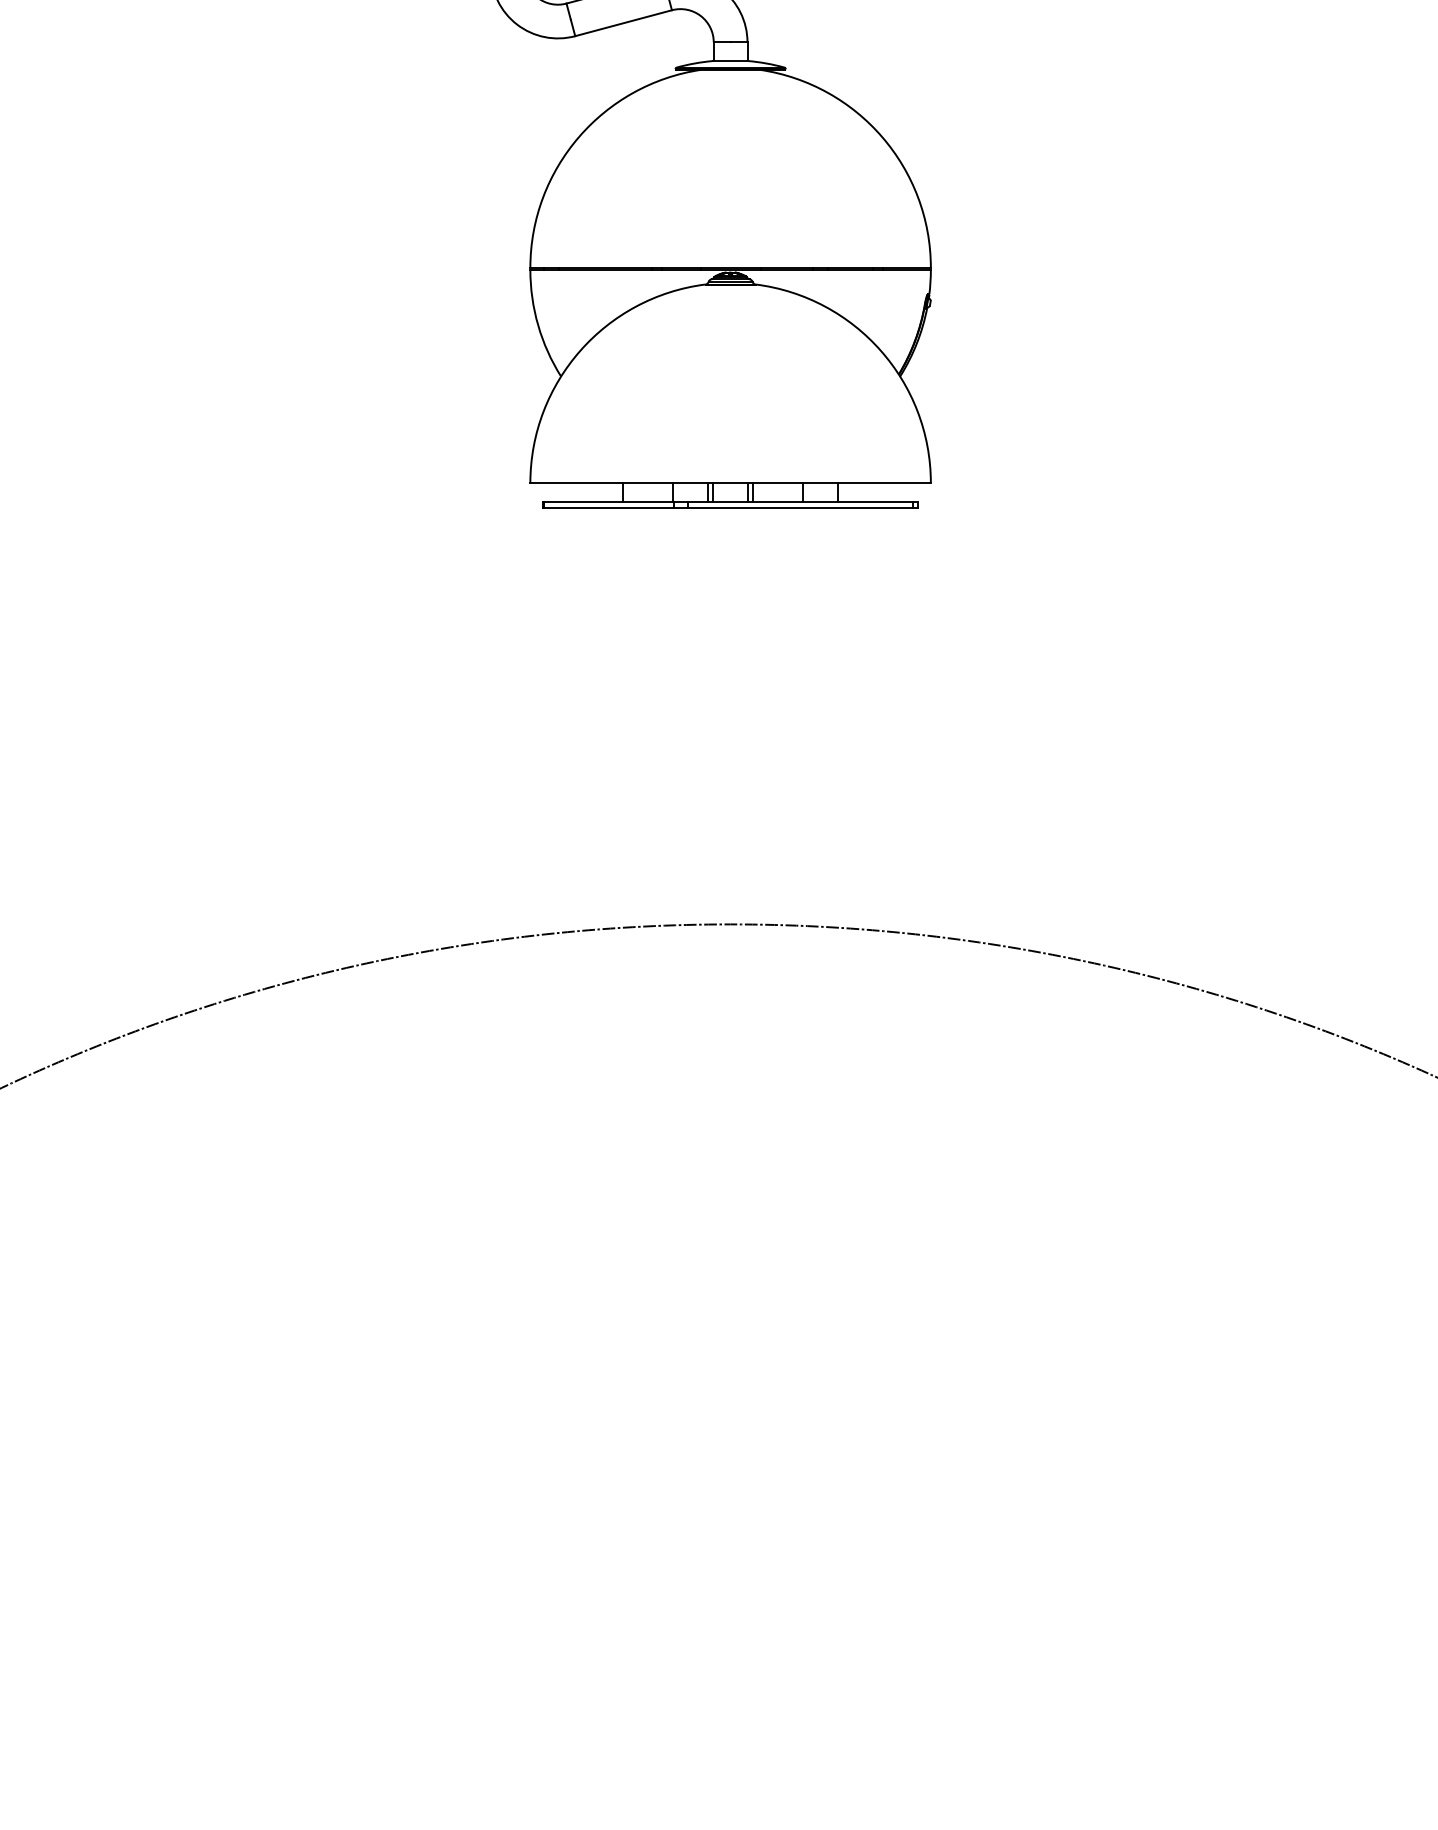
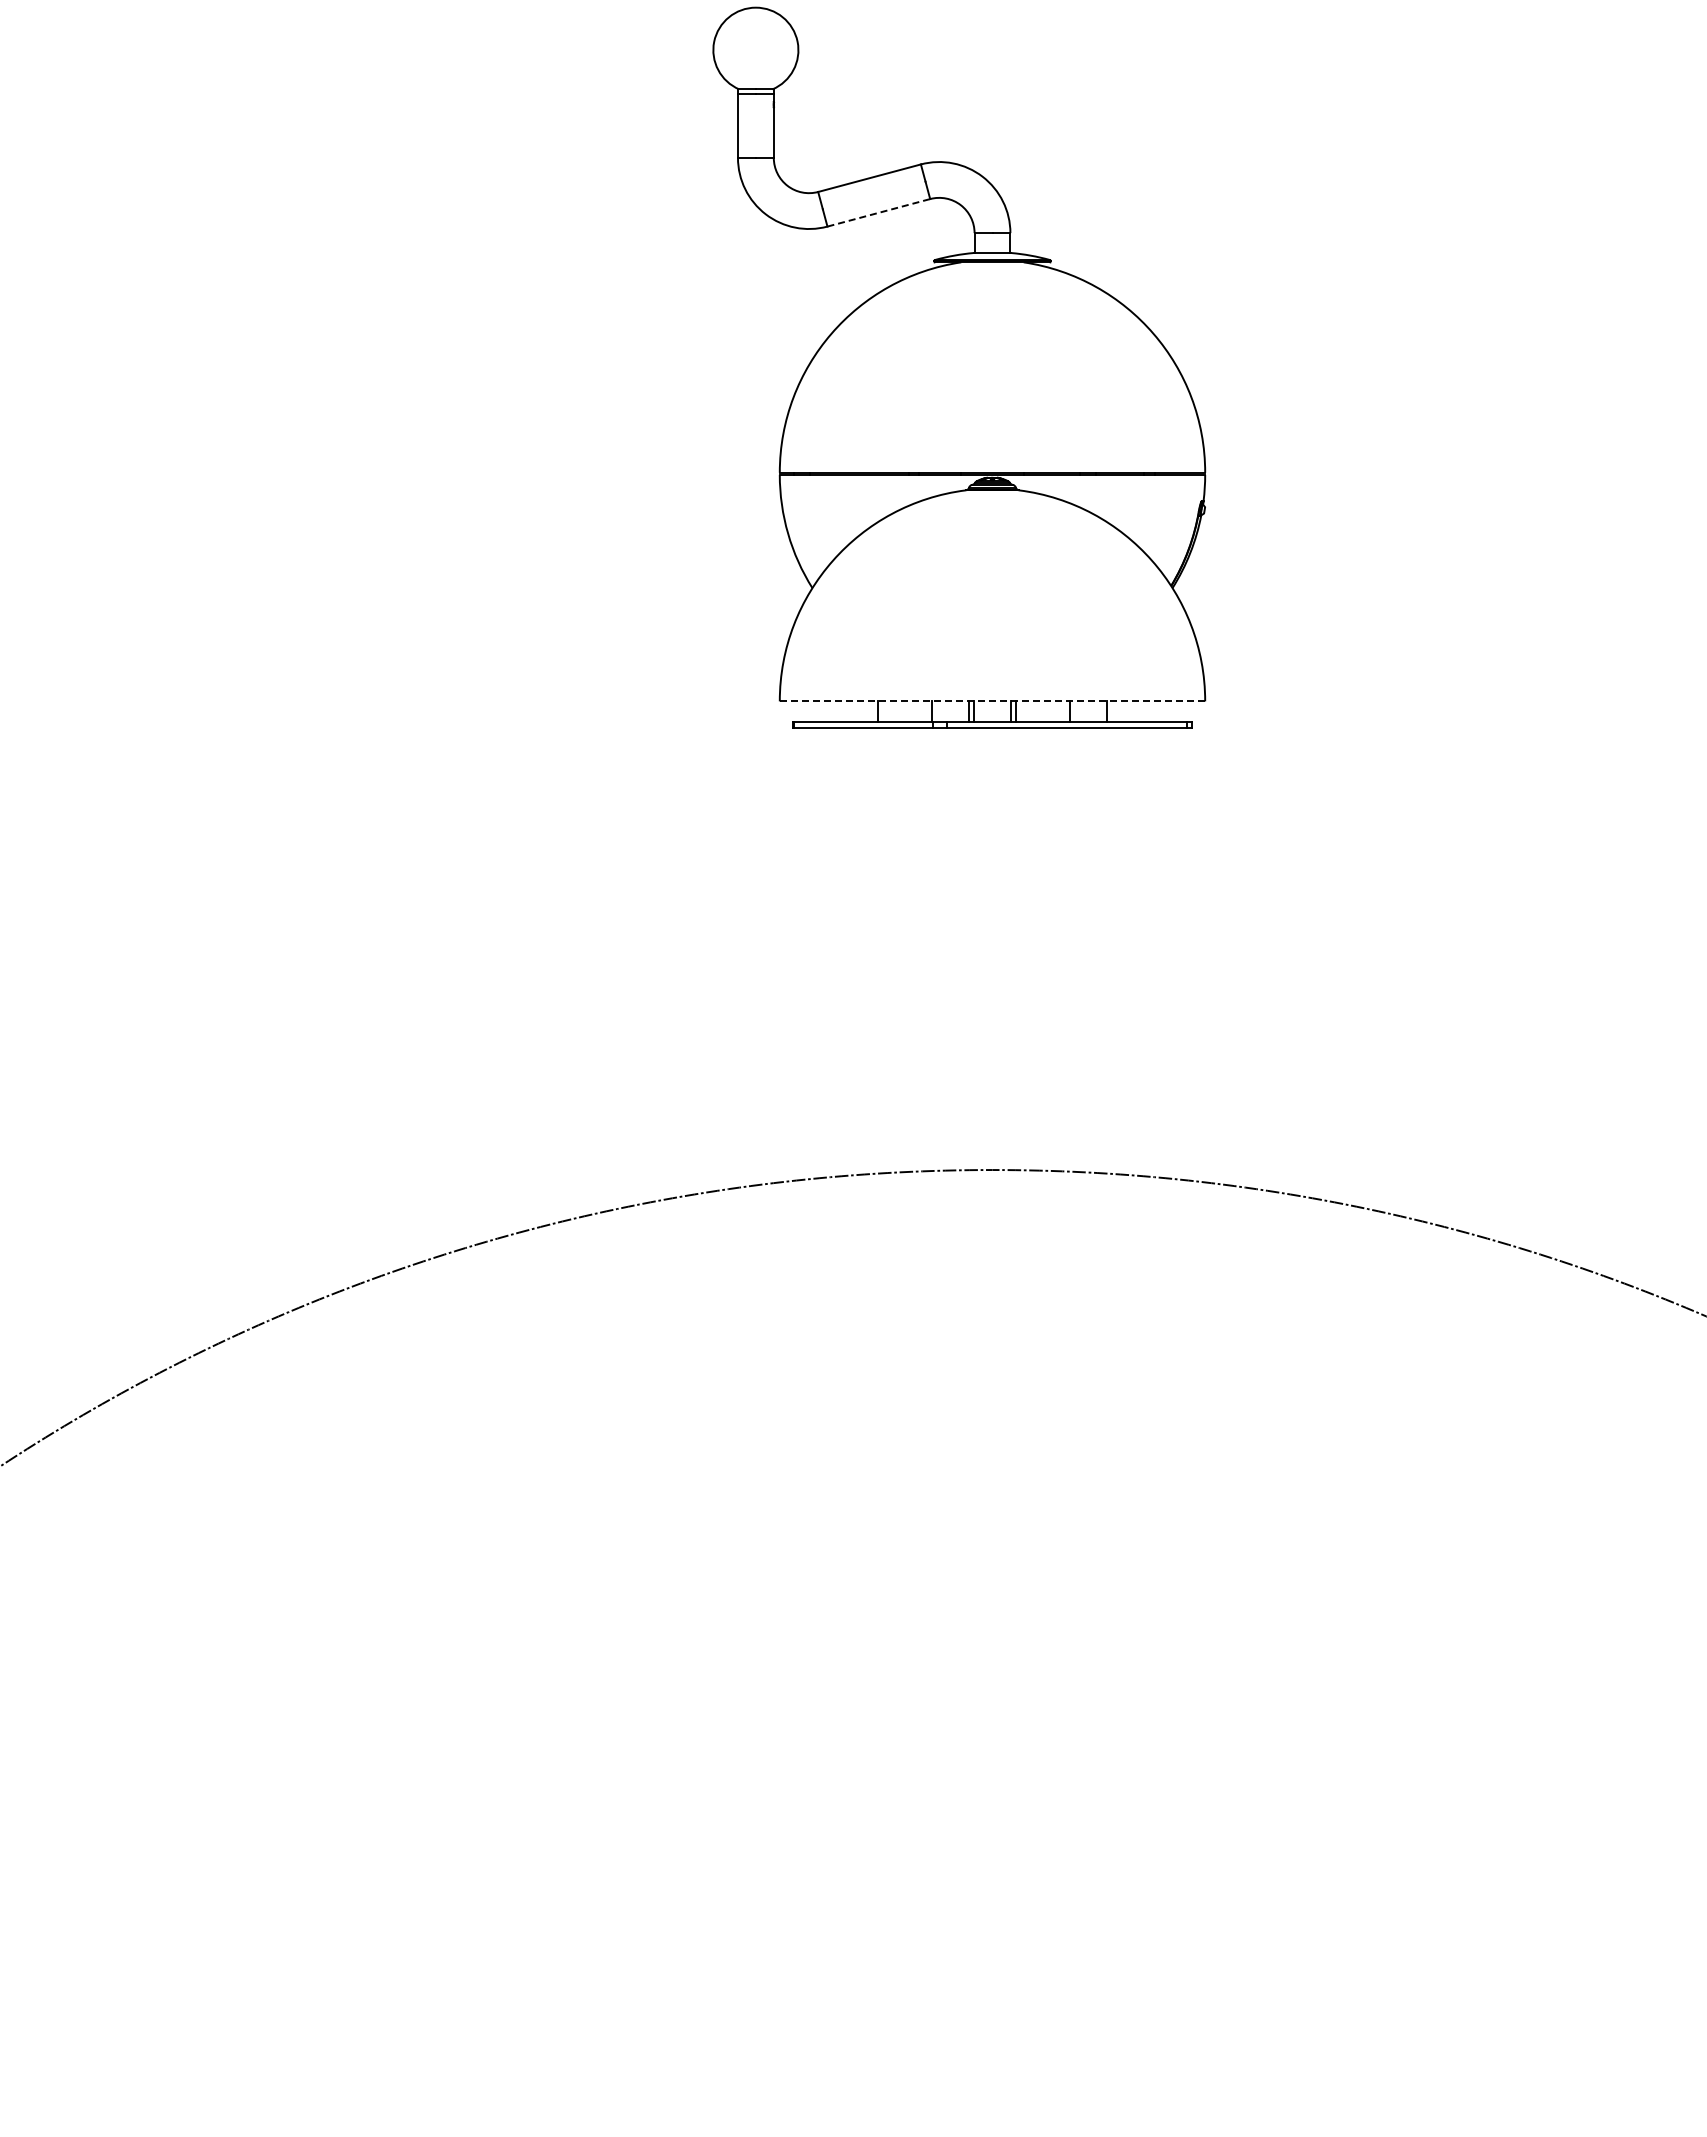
line: (624, 22) -> (879, 212), solid -> dashed
line: (730, 483) -> (992, 701), solid -> dashed

